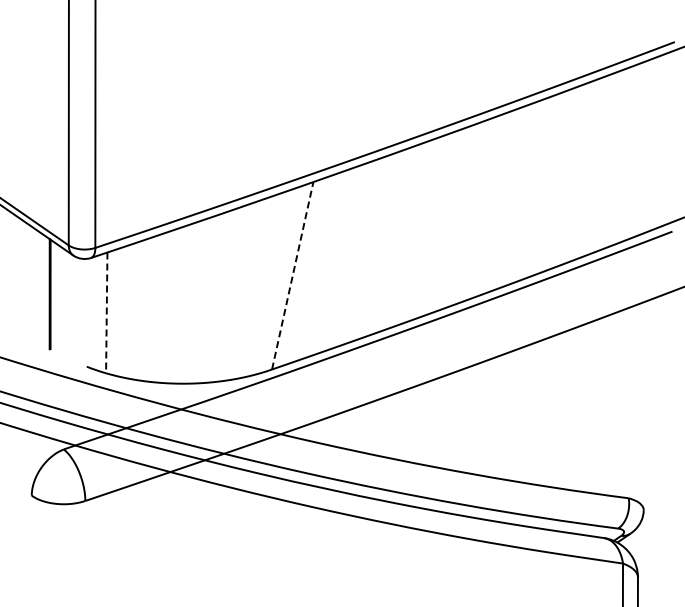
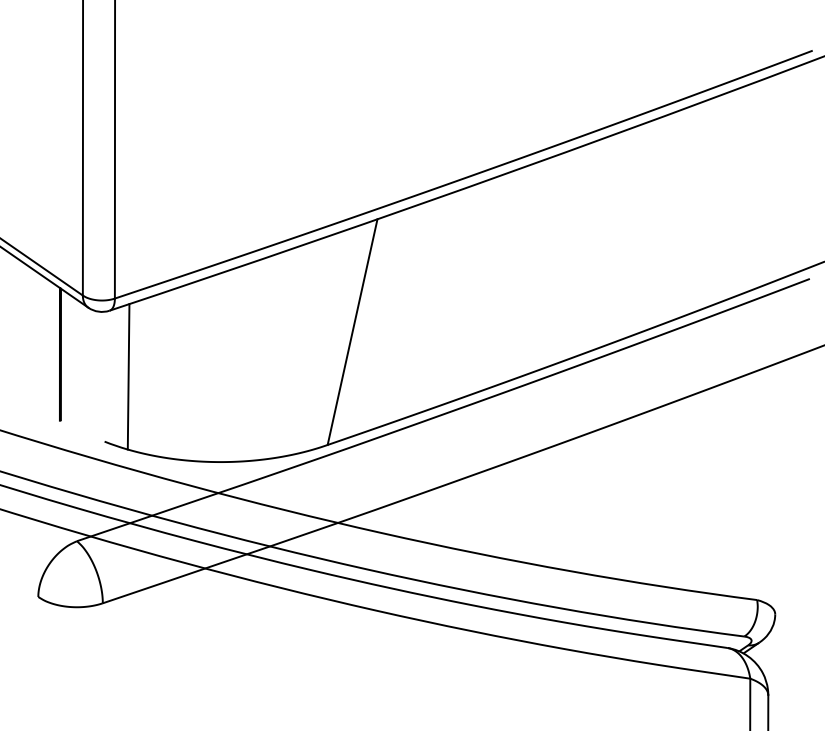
line: (292, 275) -> (352, 331), dashed -> solid
line: (106, 313) -> (128, 377), dashed -> solid

